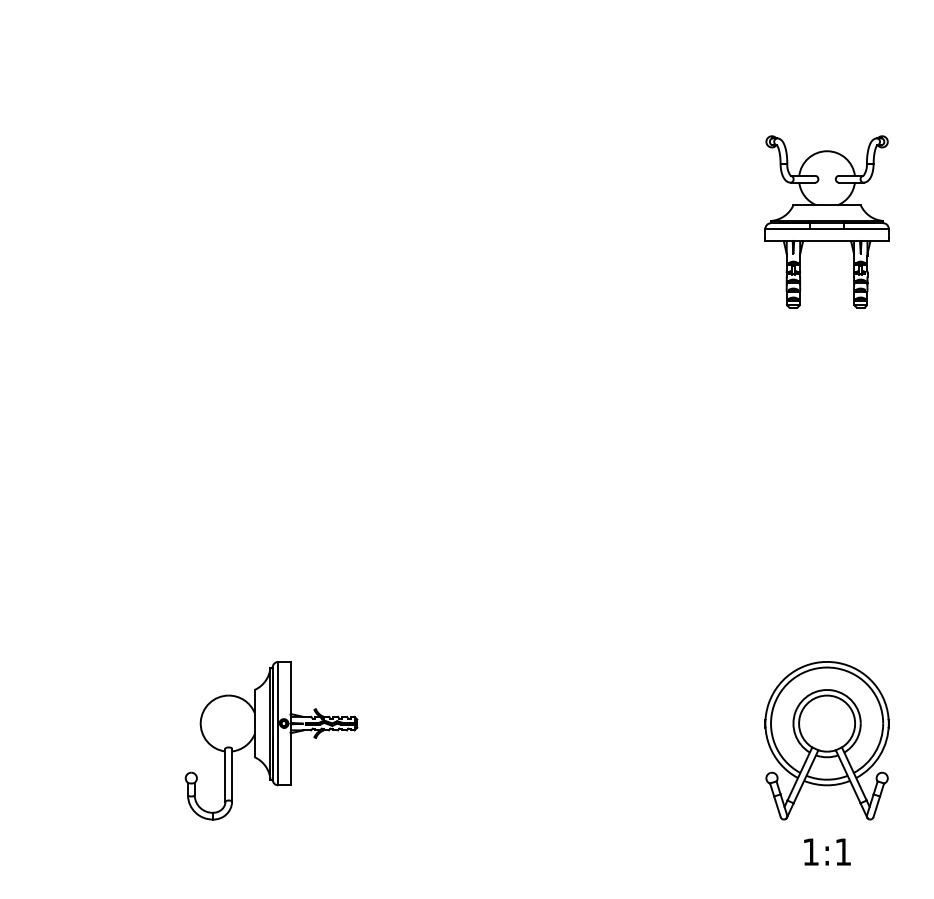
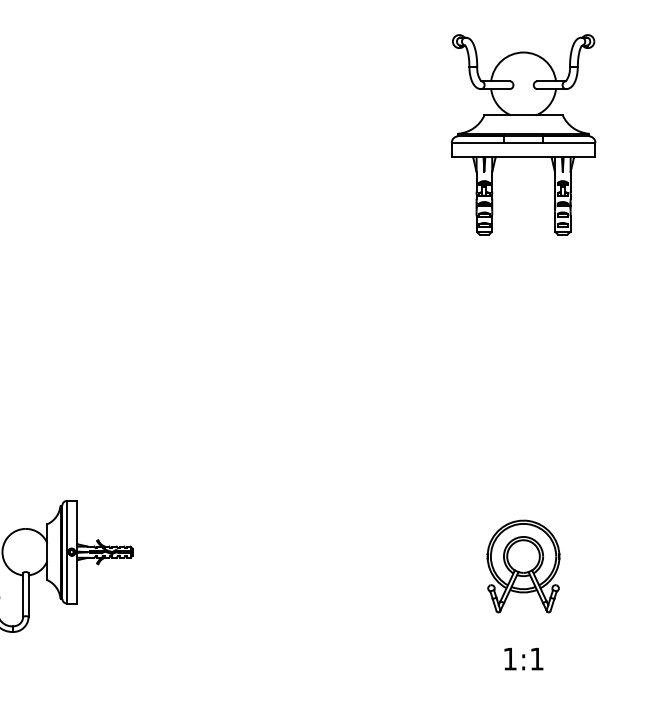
part: (826, 221) -> (523, 134), size x1.4
part: (826, 740) -> (523, 566), size x0.7

